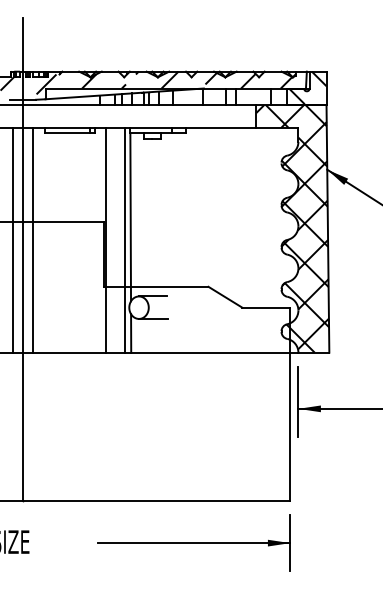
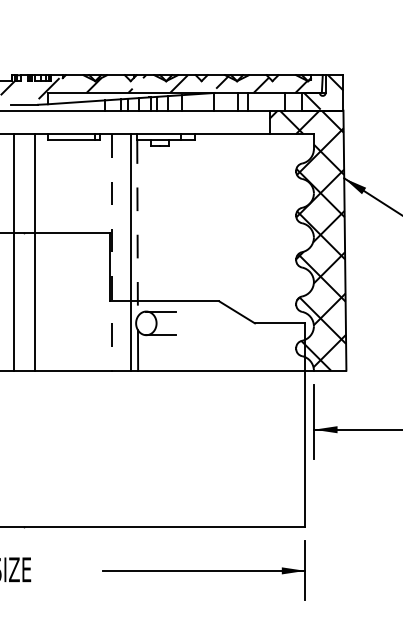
line: (130, 217) -> (137, 228), solid -> dashed
line: (105, 240) -> (111, 252), solid -> dashed
line: (23, 259) -> (24, 272), removed

